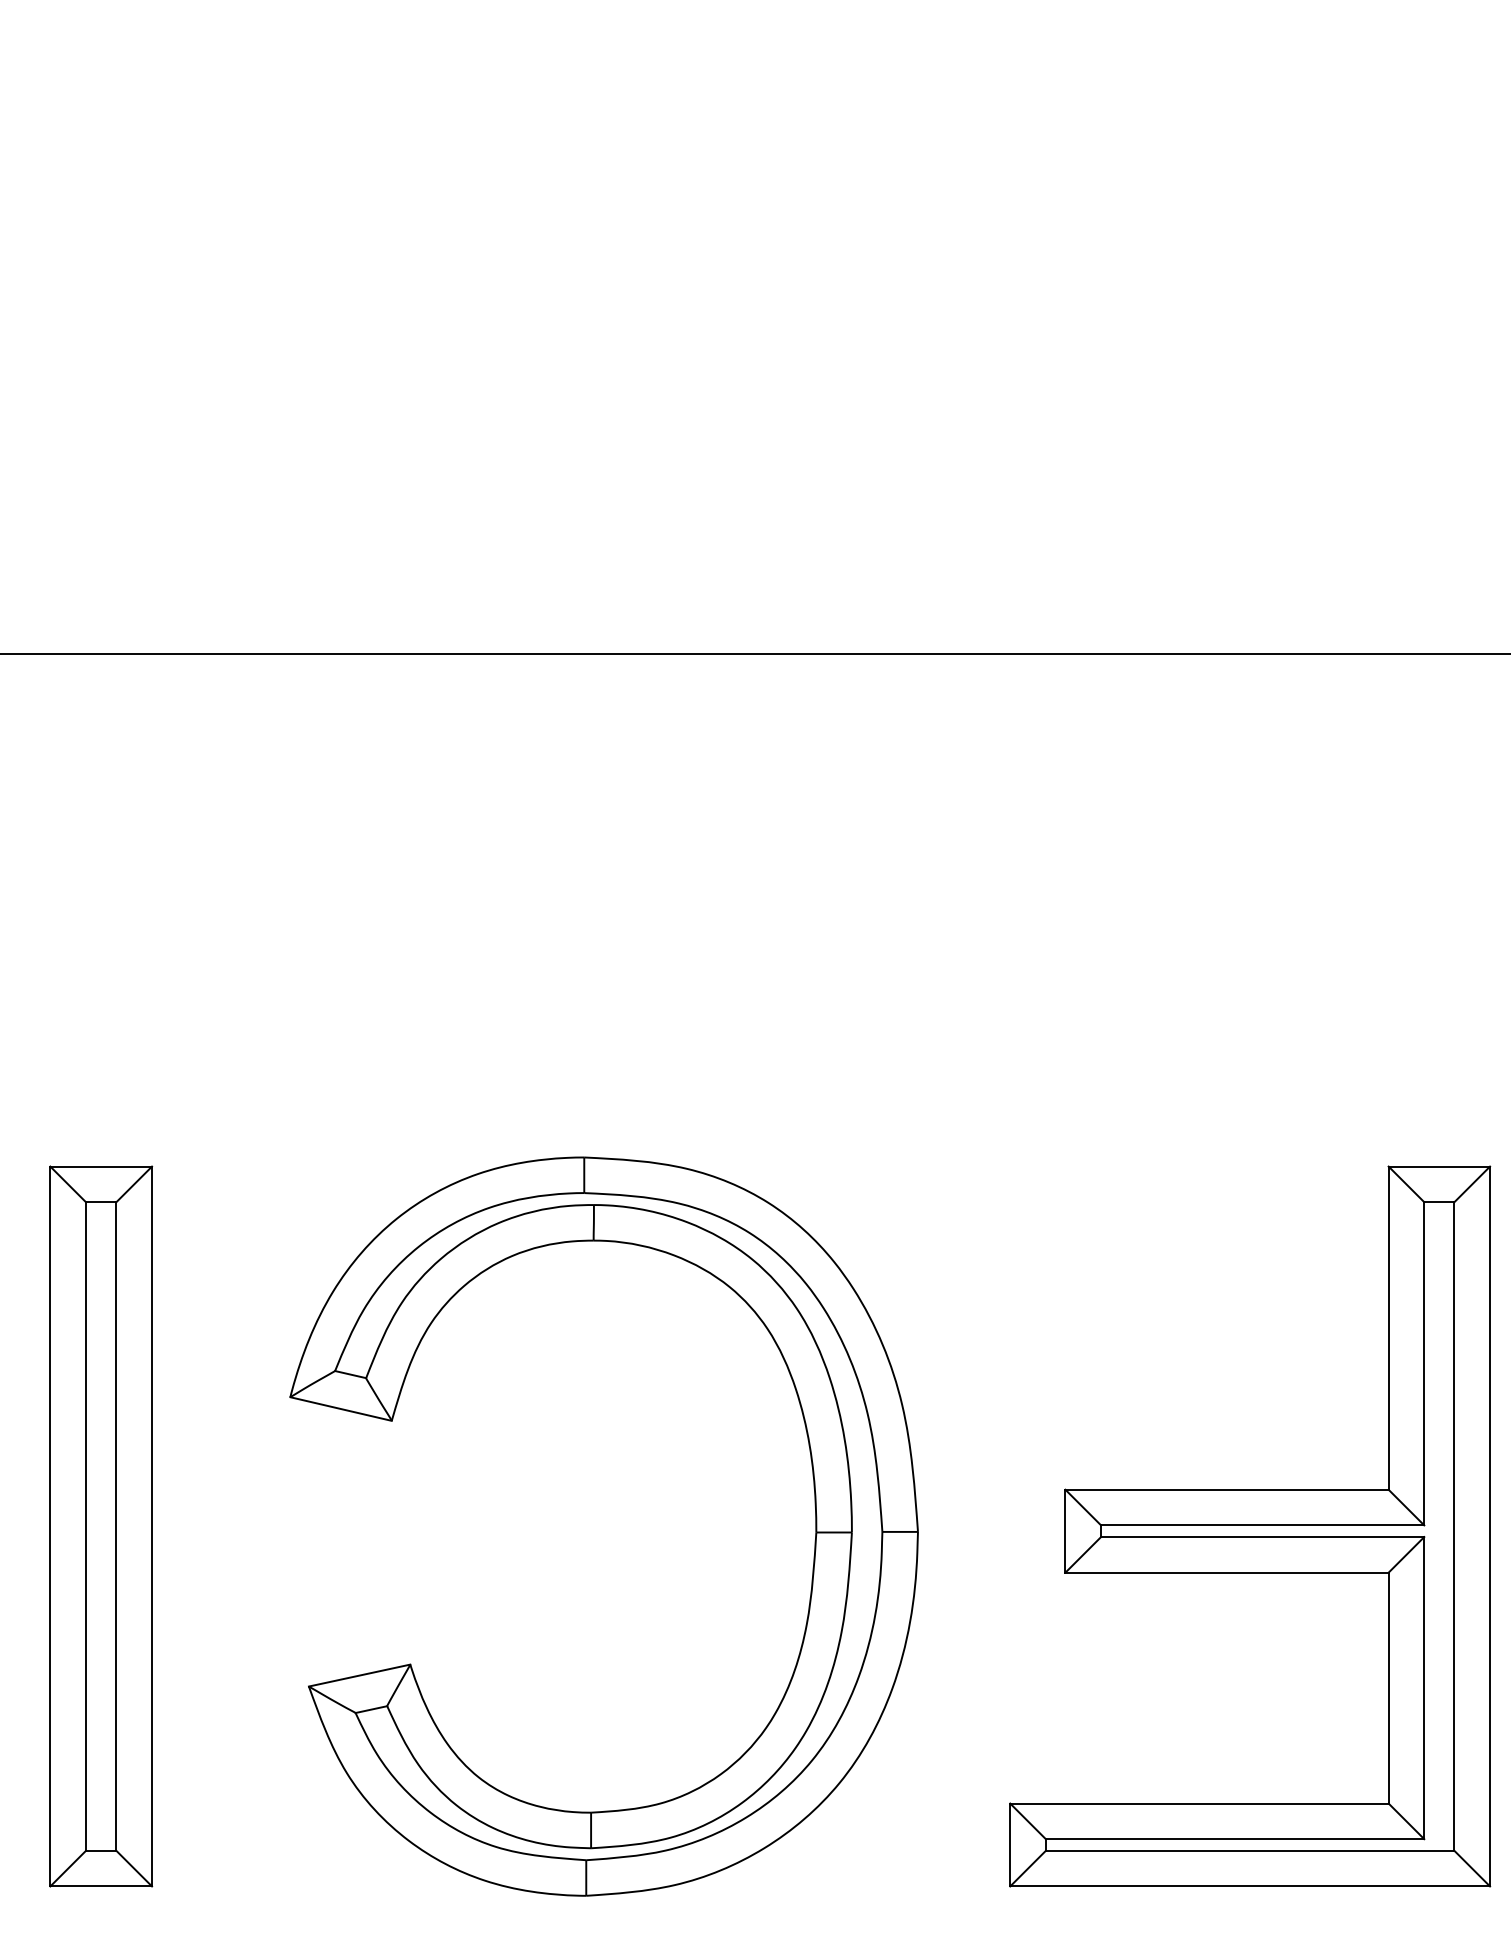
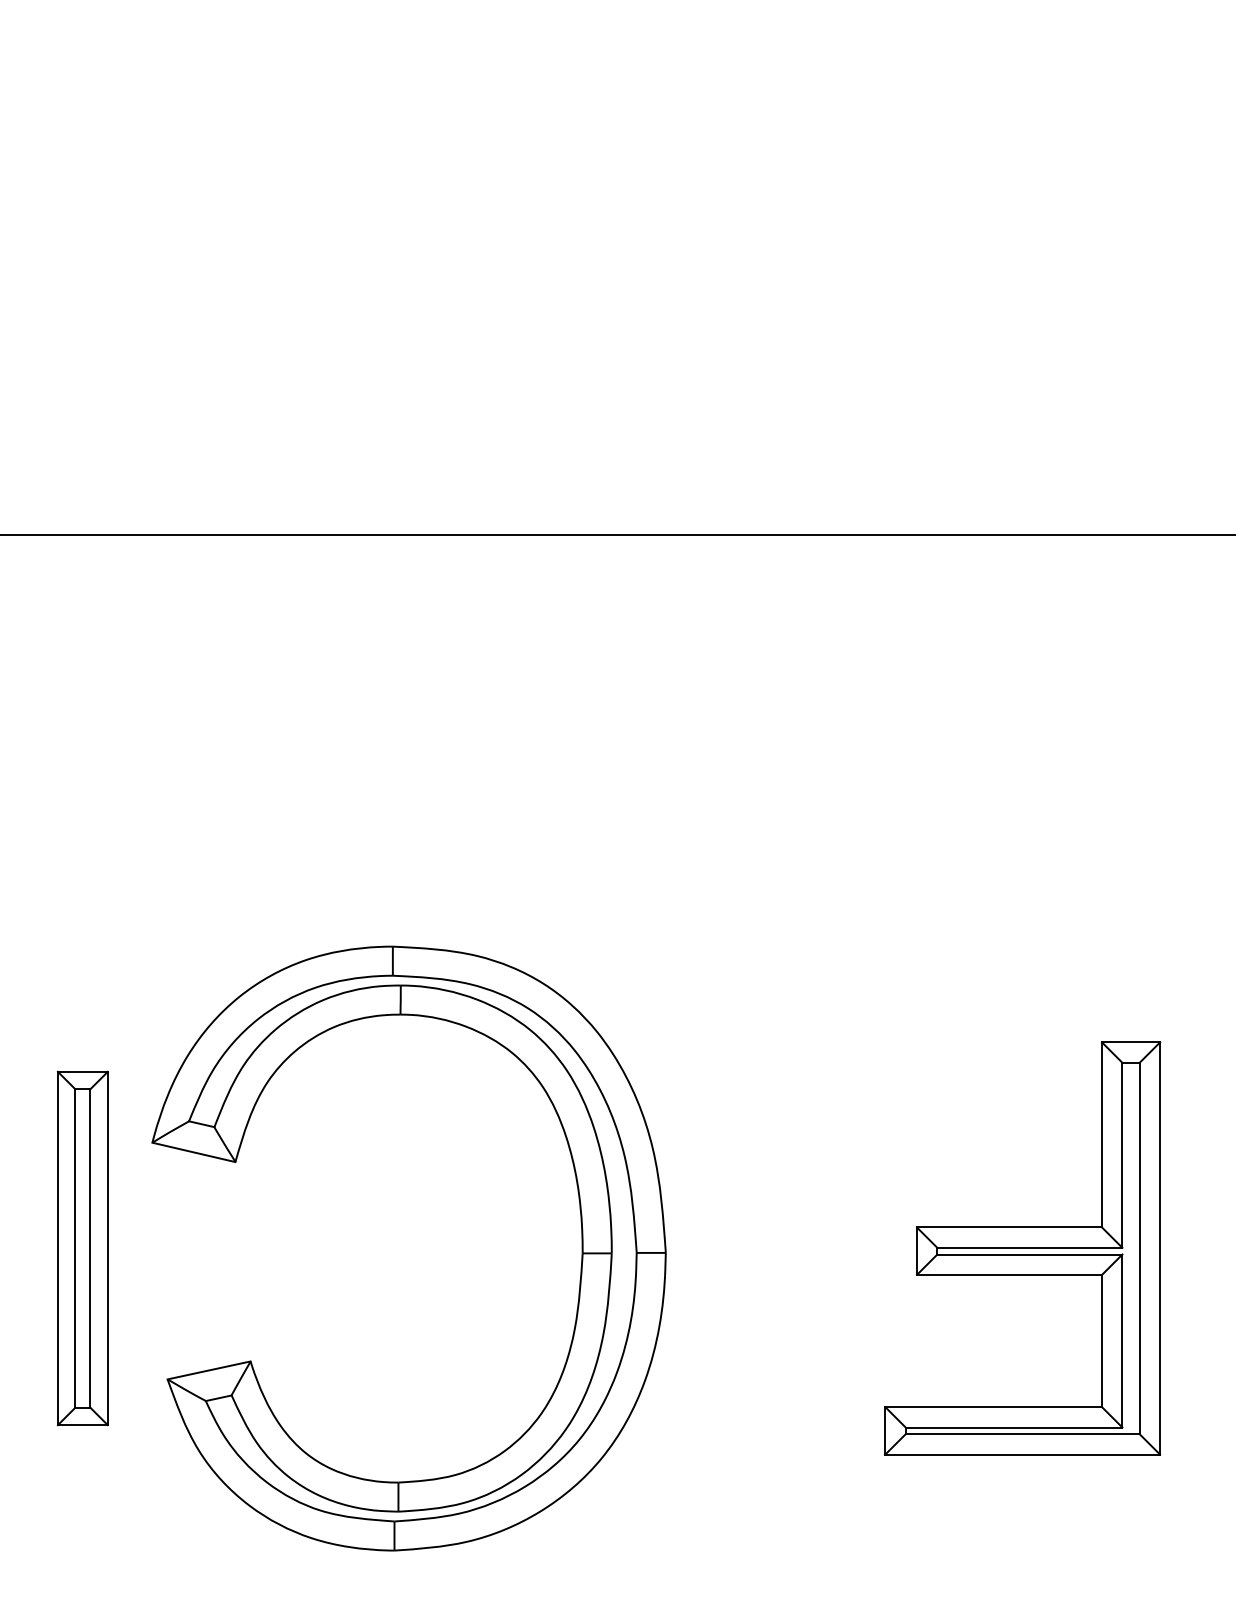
part: (101, 1526) -> (83, 1248), size x0.6
part: (1250, 1526) -> (1022, 1248), size x0.7
part: (814, 1540) -> (581, 1259), moved

